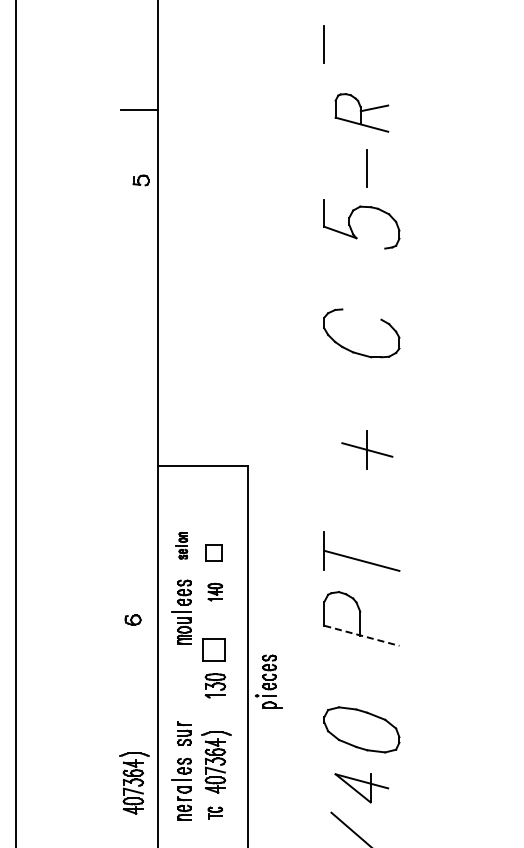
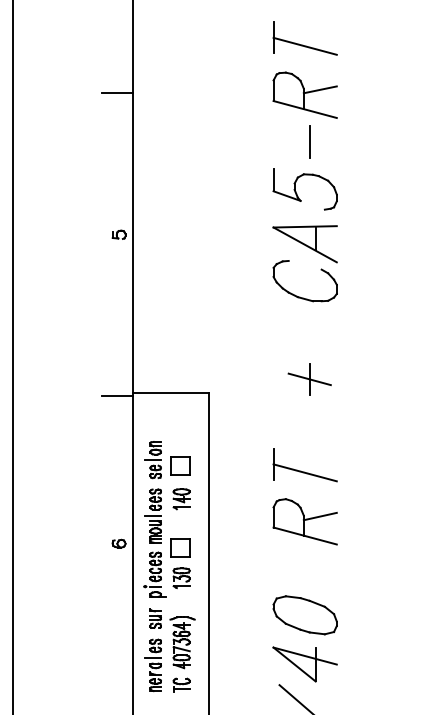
line: (361, 54) -> (304, 46), added
part: (361, 112) -> (304, 94), size x1.43
part: (140, 180) -> (118, 234), moved
part: (361, 289) -> (304, 244), added
line: (139, 469) -> (117, 395), added
part: (181, 545) -> (153, 459), size x1.67
part: (213, 552) -> (180, 465), size x1.43
part: (214, 592) -> (180, 499), size x1.43
line: (379, 612) -> (320, 516), added
part: (132, 619) -> (118, 543), moved
line: (361, 635) -> (304, 535), dashed -> solid
part: (268, 681) -> (154, 574), moved
part: (134, 783) -> (113, 660), removed
part: (361, 788) -> (304, 664), size x1.43
part: (214, 812) -> (180, 684), size x1.43

